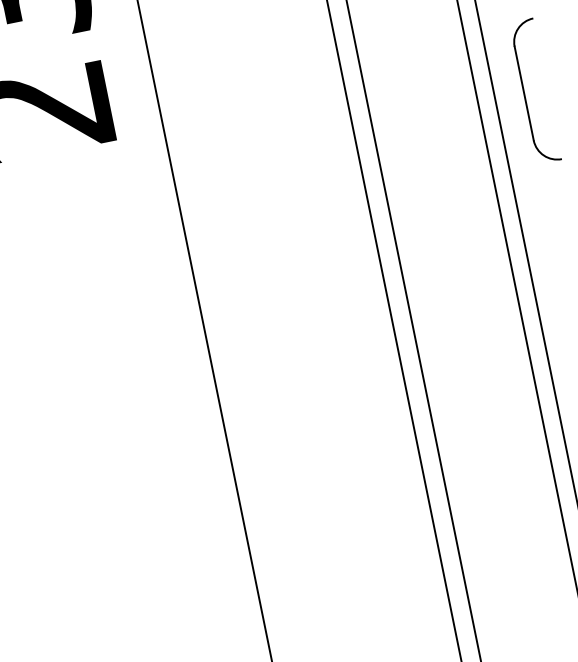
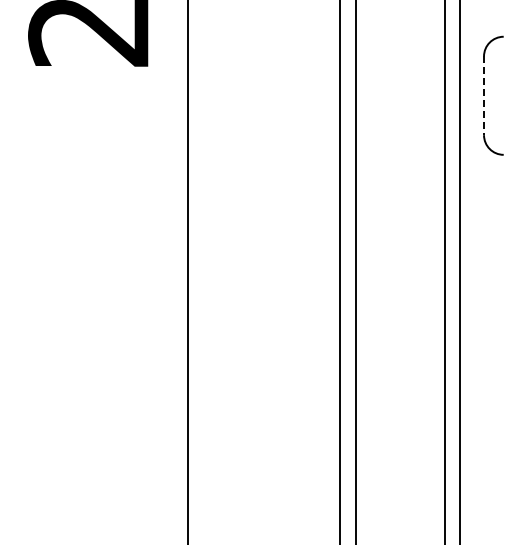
line: (524, 94) -> (484, 96), solid -> dashed

